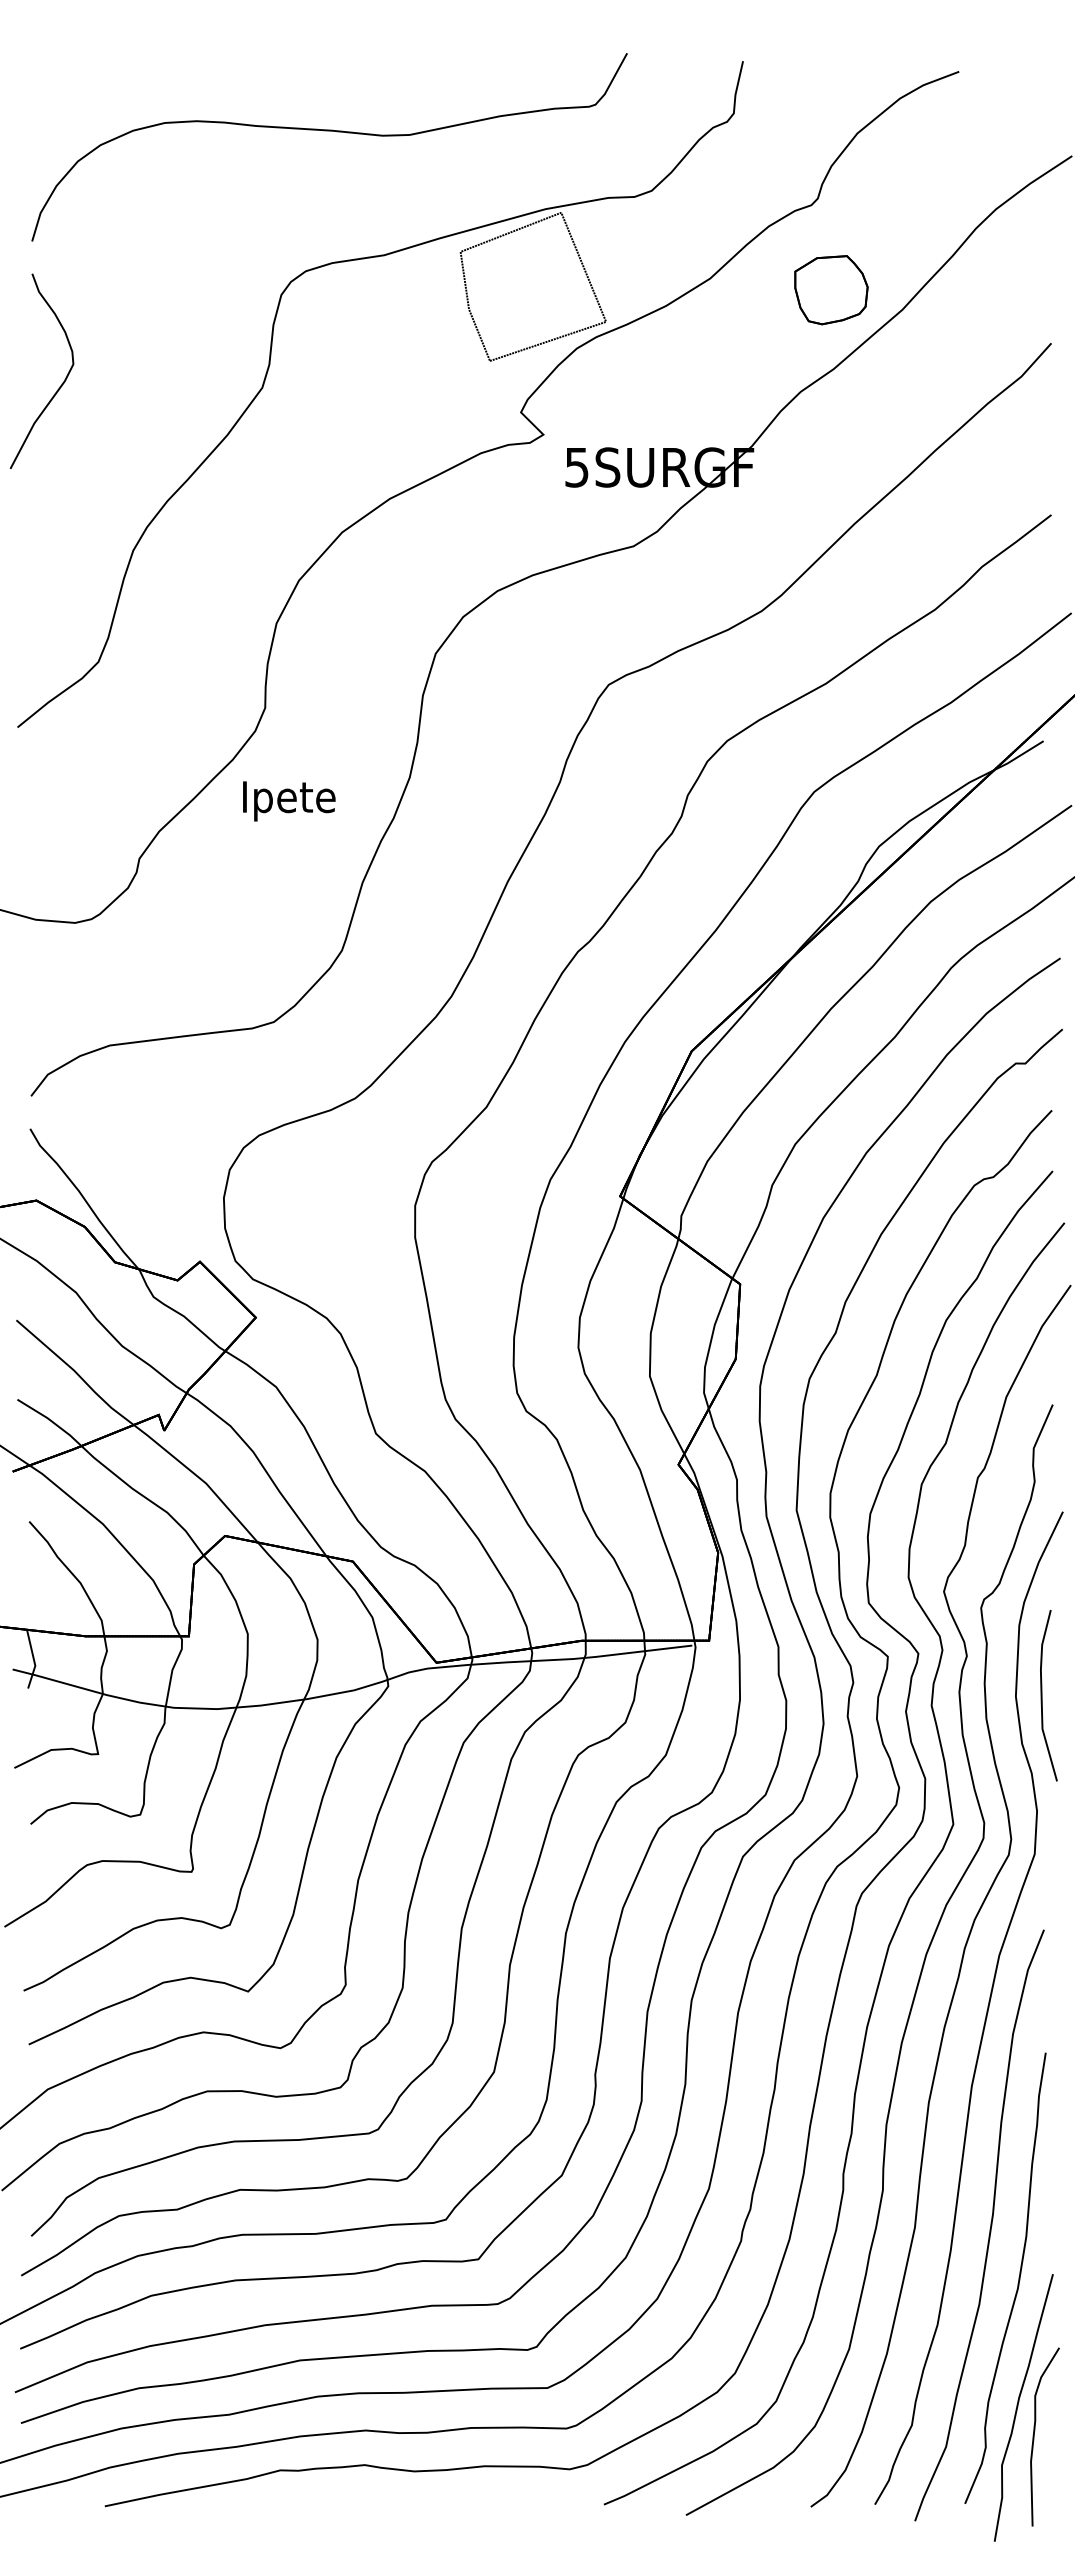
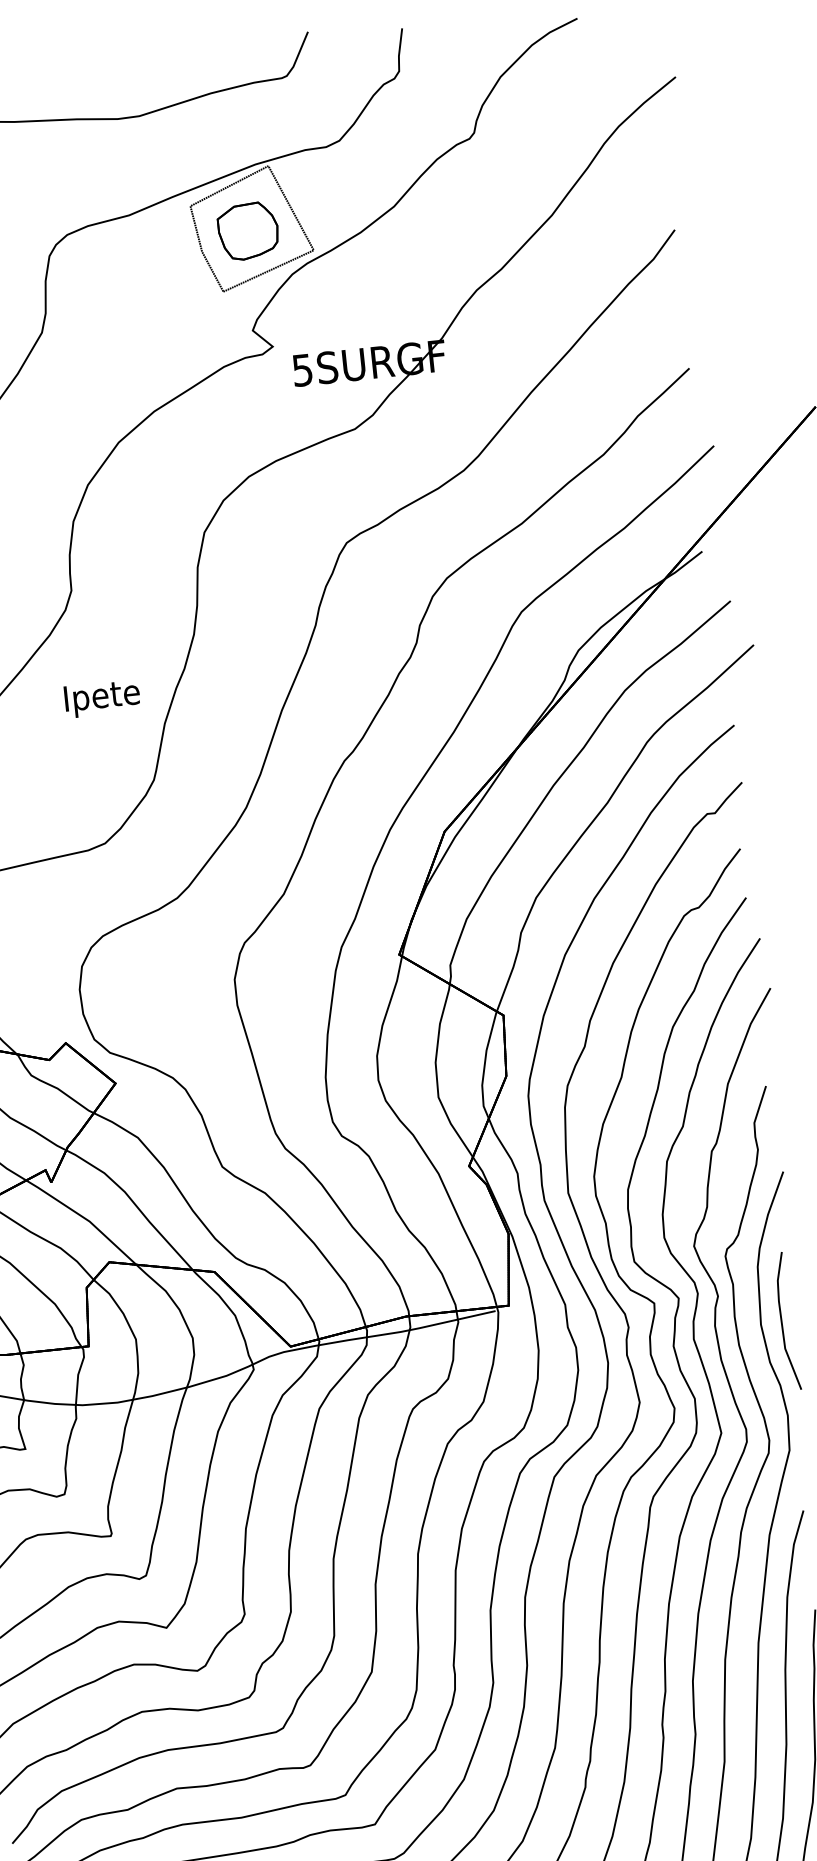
part: (831, 290) -> (248, 231), moved
text: (289, 801) -> (102, 698), moved

